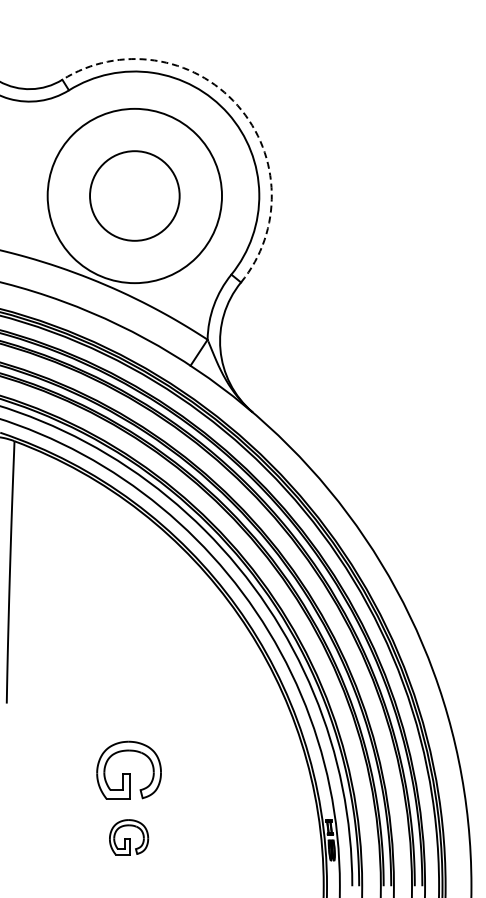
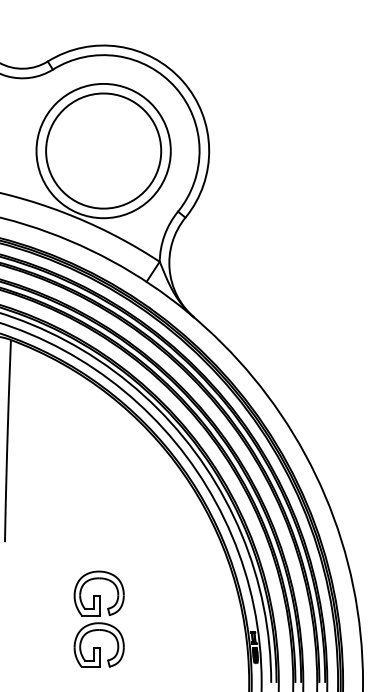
arc: (237, 105) -> (182, 81), dashed -> solid
circle: (134, 195) -> (103, 150), size x1.67
part: (128, 836) -> (98, 644), size x1.67

